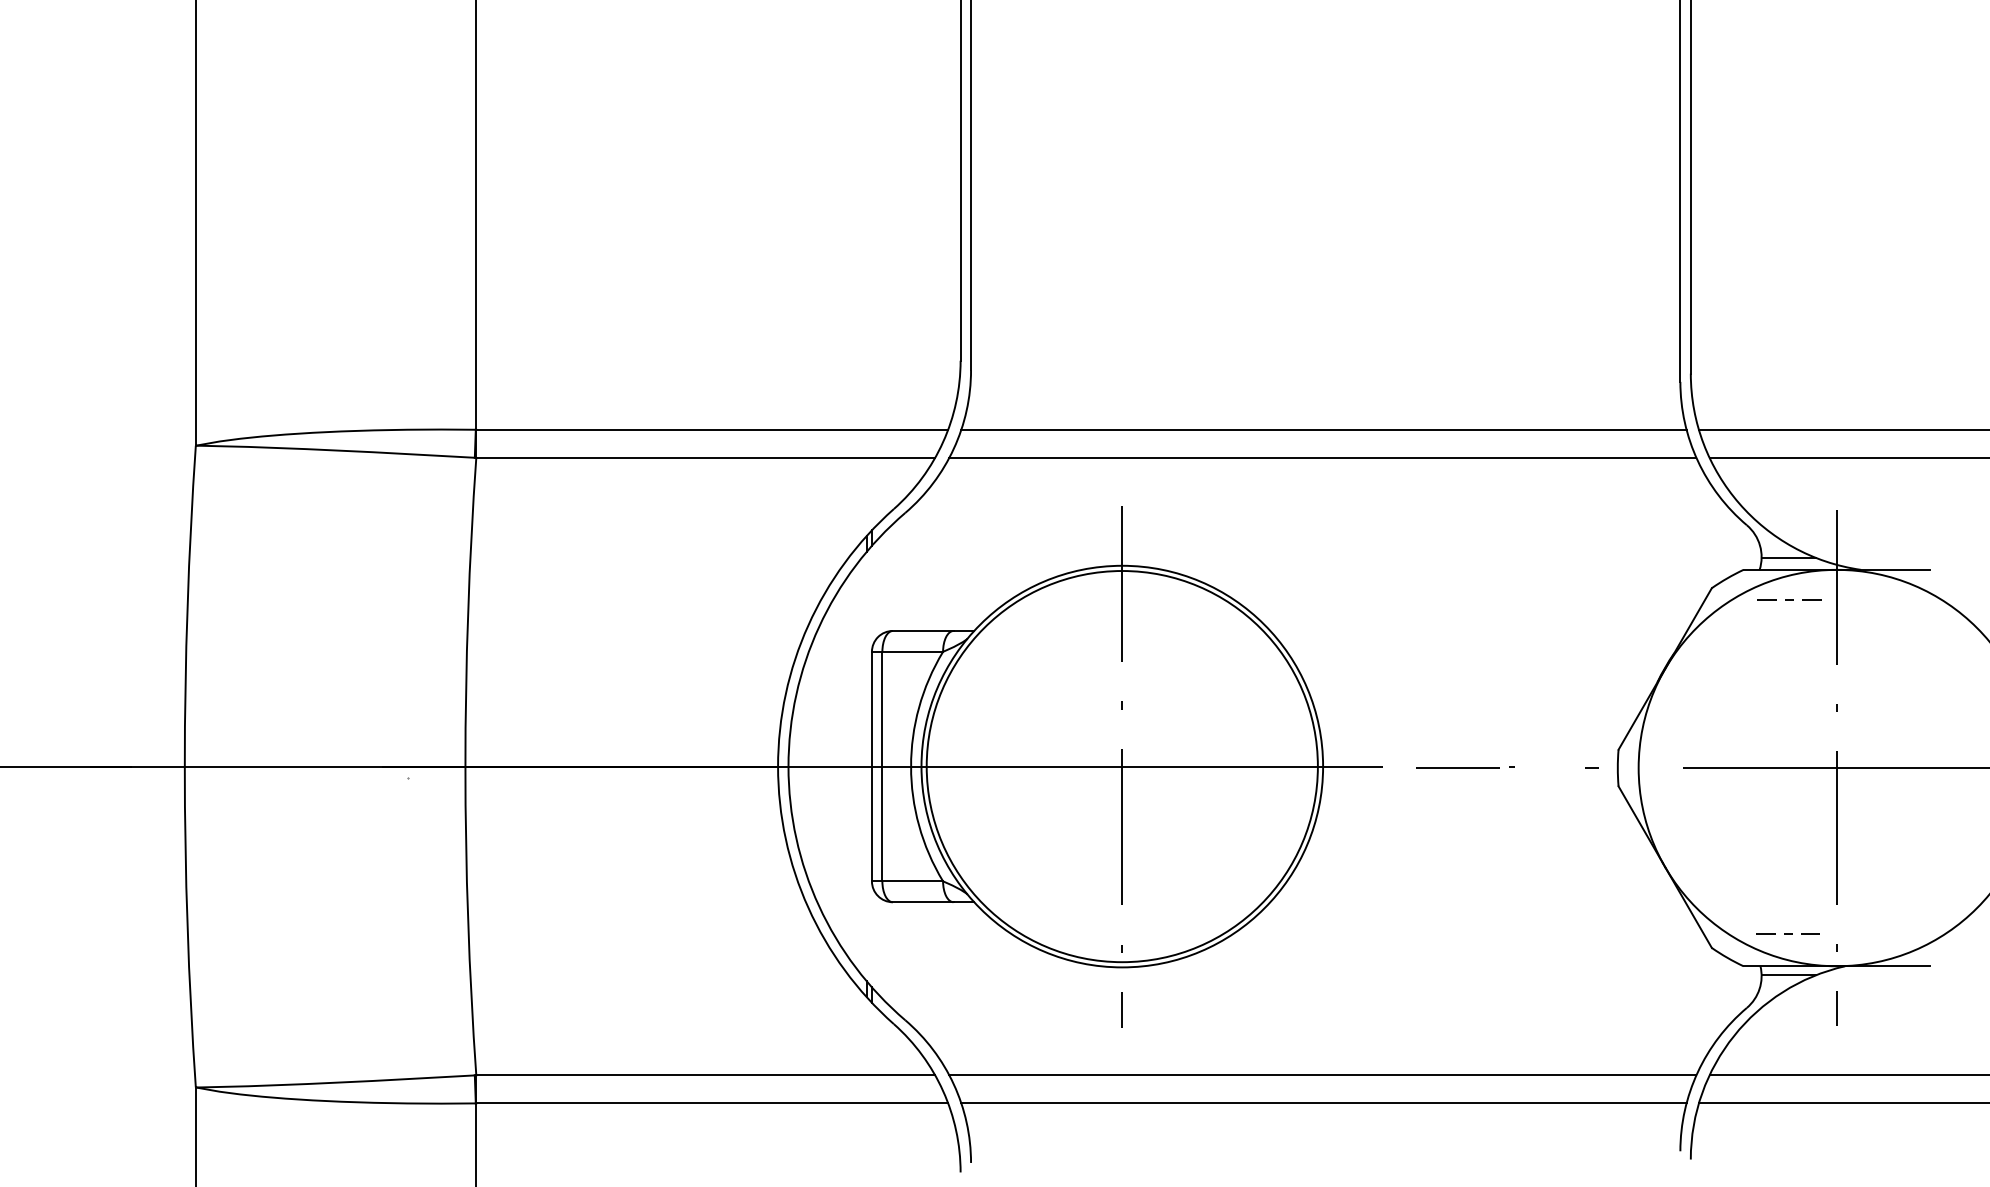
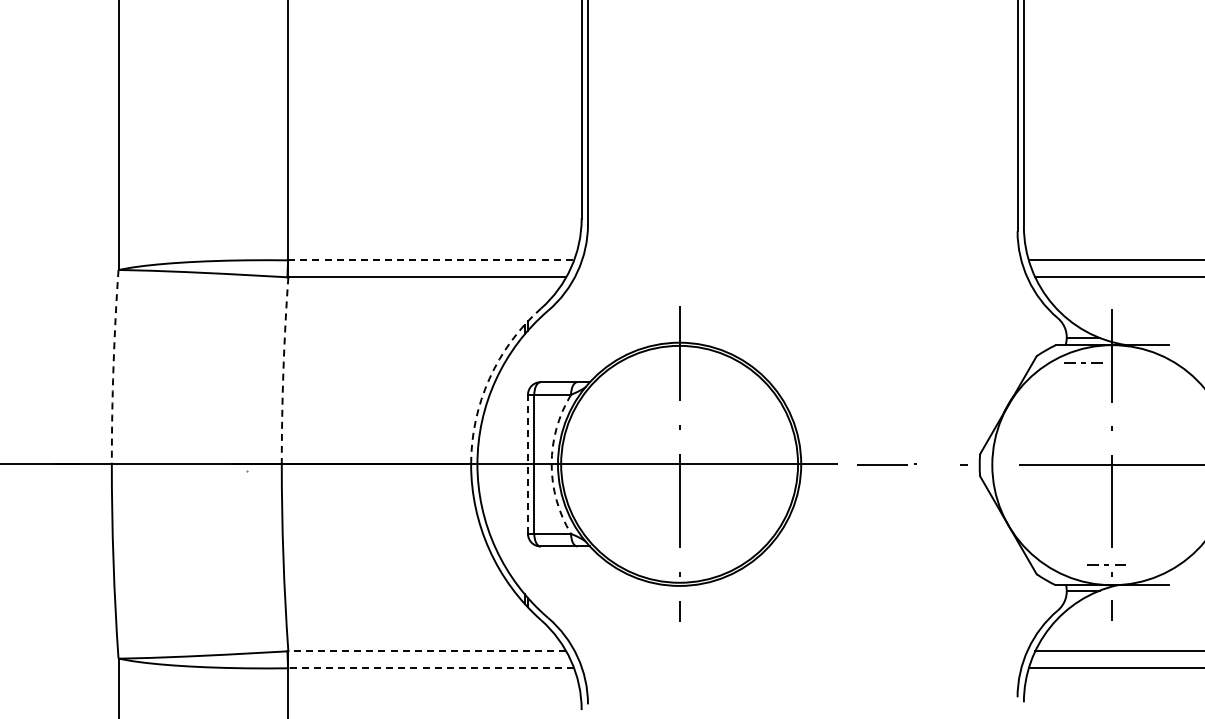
line: (712, 430) -> (431, 260), solid -> dashed
line: (1323, 430) -> (801, 260), removed
line: (1321, 458) -> (800, 277), removed
arc: (187, 606) -> (113, 367), solid -> dashed
arc: (468, 611) -> (283, 370), solid -> dashed
arc: (808, 624) -> (489, 378), solid -> dashed
line: (871, 765) -> (527, 463), solid -> dashed
arc: (910, 766) -> (551, 464), solid -> dashed
line: (1787, 931) -> (1106, 564), moved
line: (706, 1075) -> (427, 651), solid -> dashed
line: (1321, 1075) -> (800, 651), removed
line: (712, 1103) -> (431, 668), solid -> dashed
line: (1323, 1103) -> (801, 668), removed

